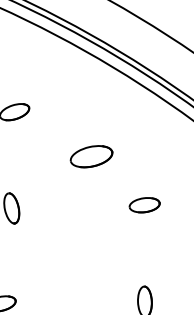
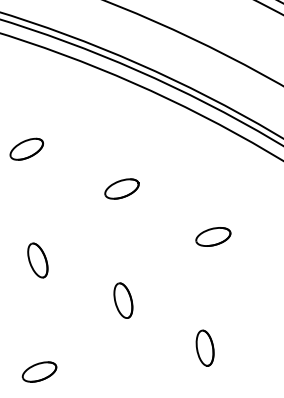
part: (91, 156) -> (121, 188), size x0.71
part: (144, 204) -> (213, 236), moved
part: (80, 252) -> (123, 300), added

